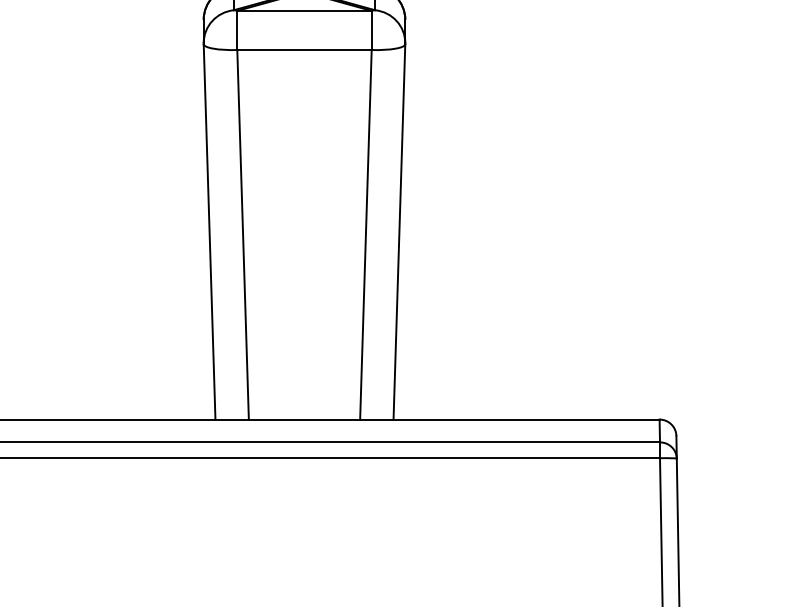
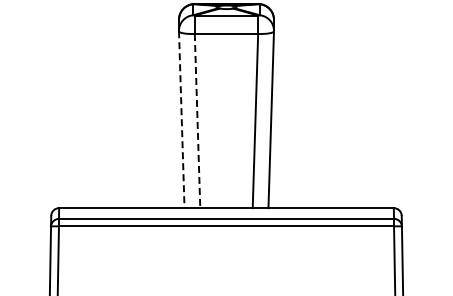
line: (209, 233) -> (181, 120), solid -> dashed
line: (242, 235) -> (197, 121), solid -> dashed

